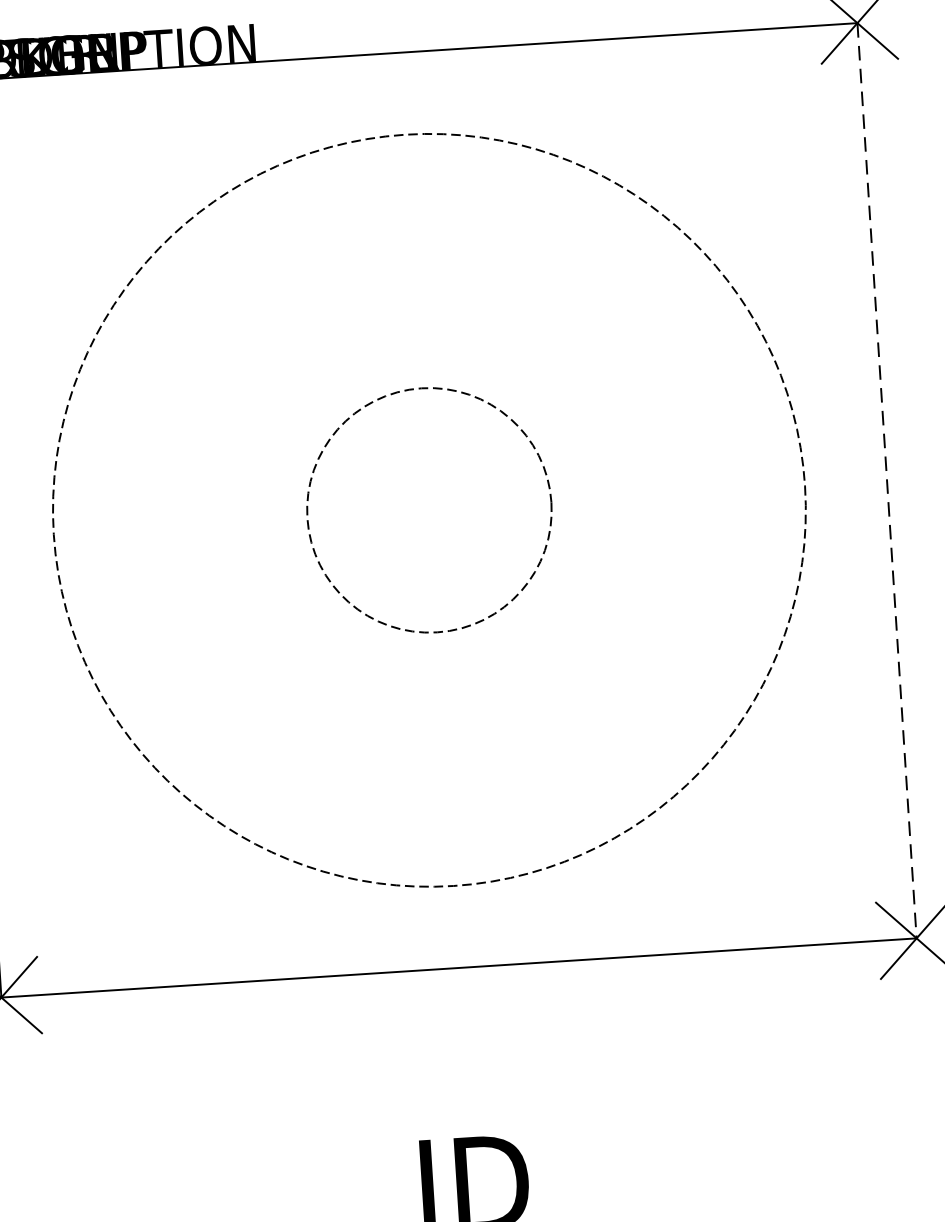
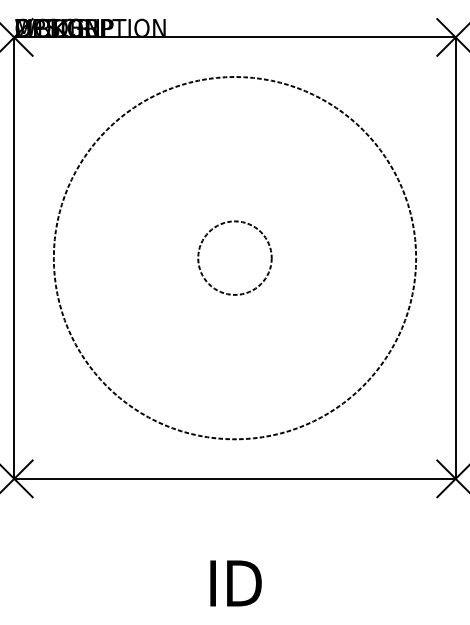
line: (886, 481) -> (455, 258), dashed -> solid
circle: (428, 509) -> (234, 257), size x0.62

